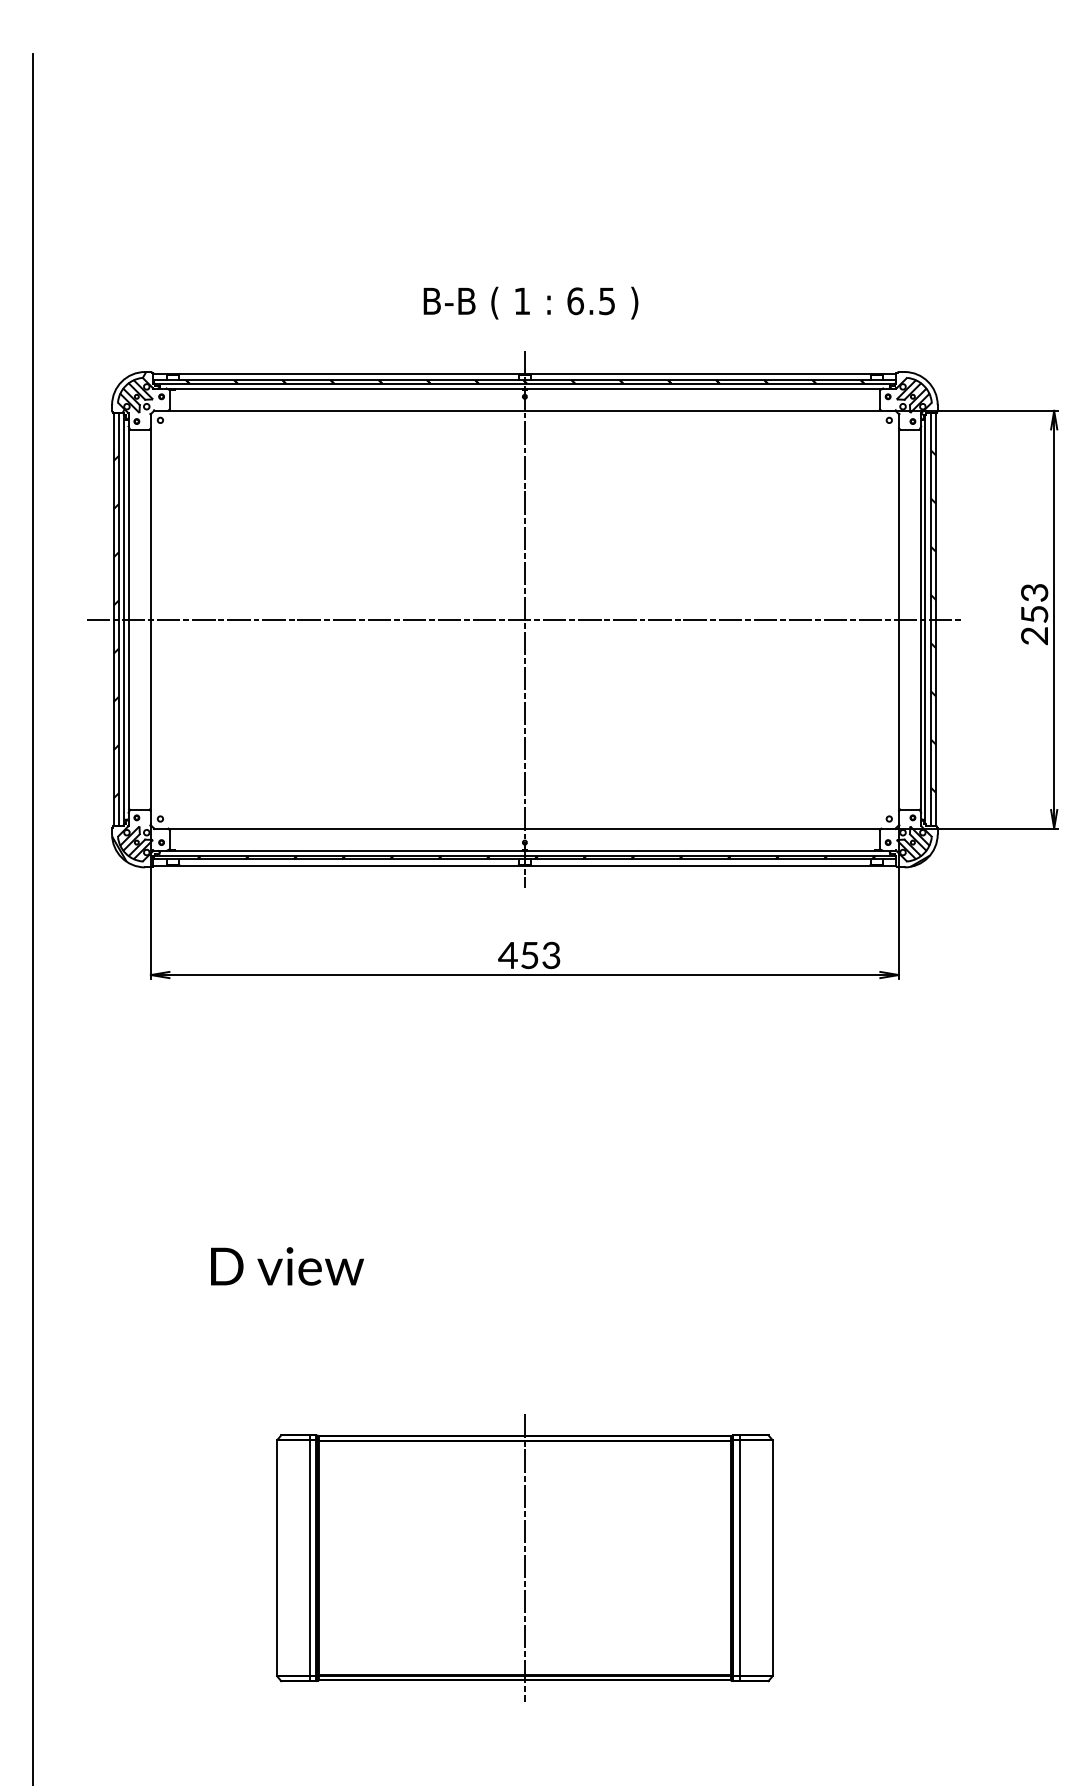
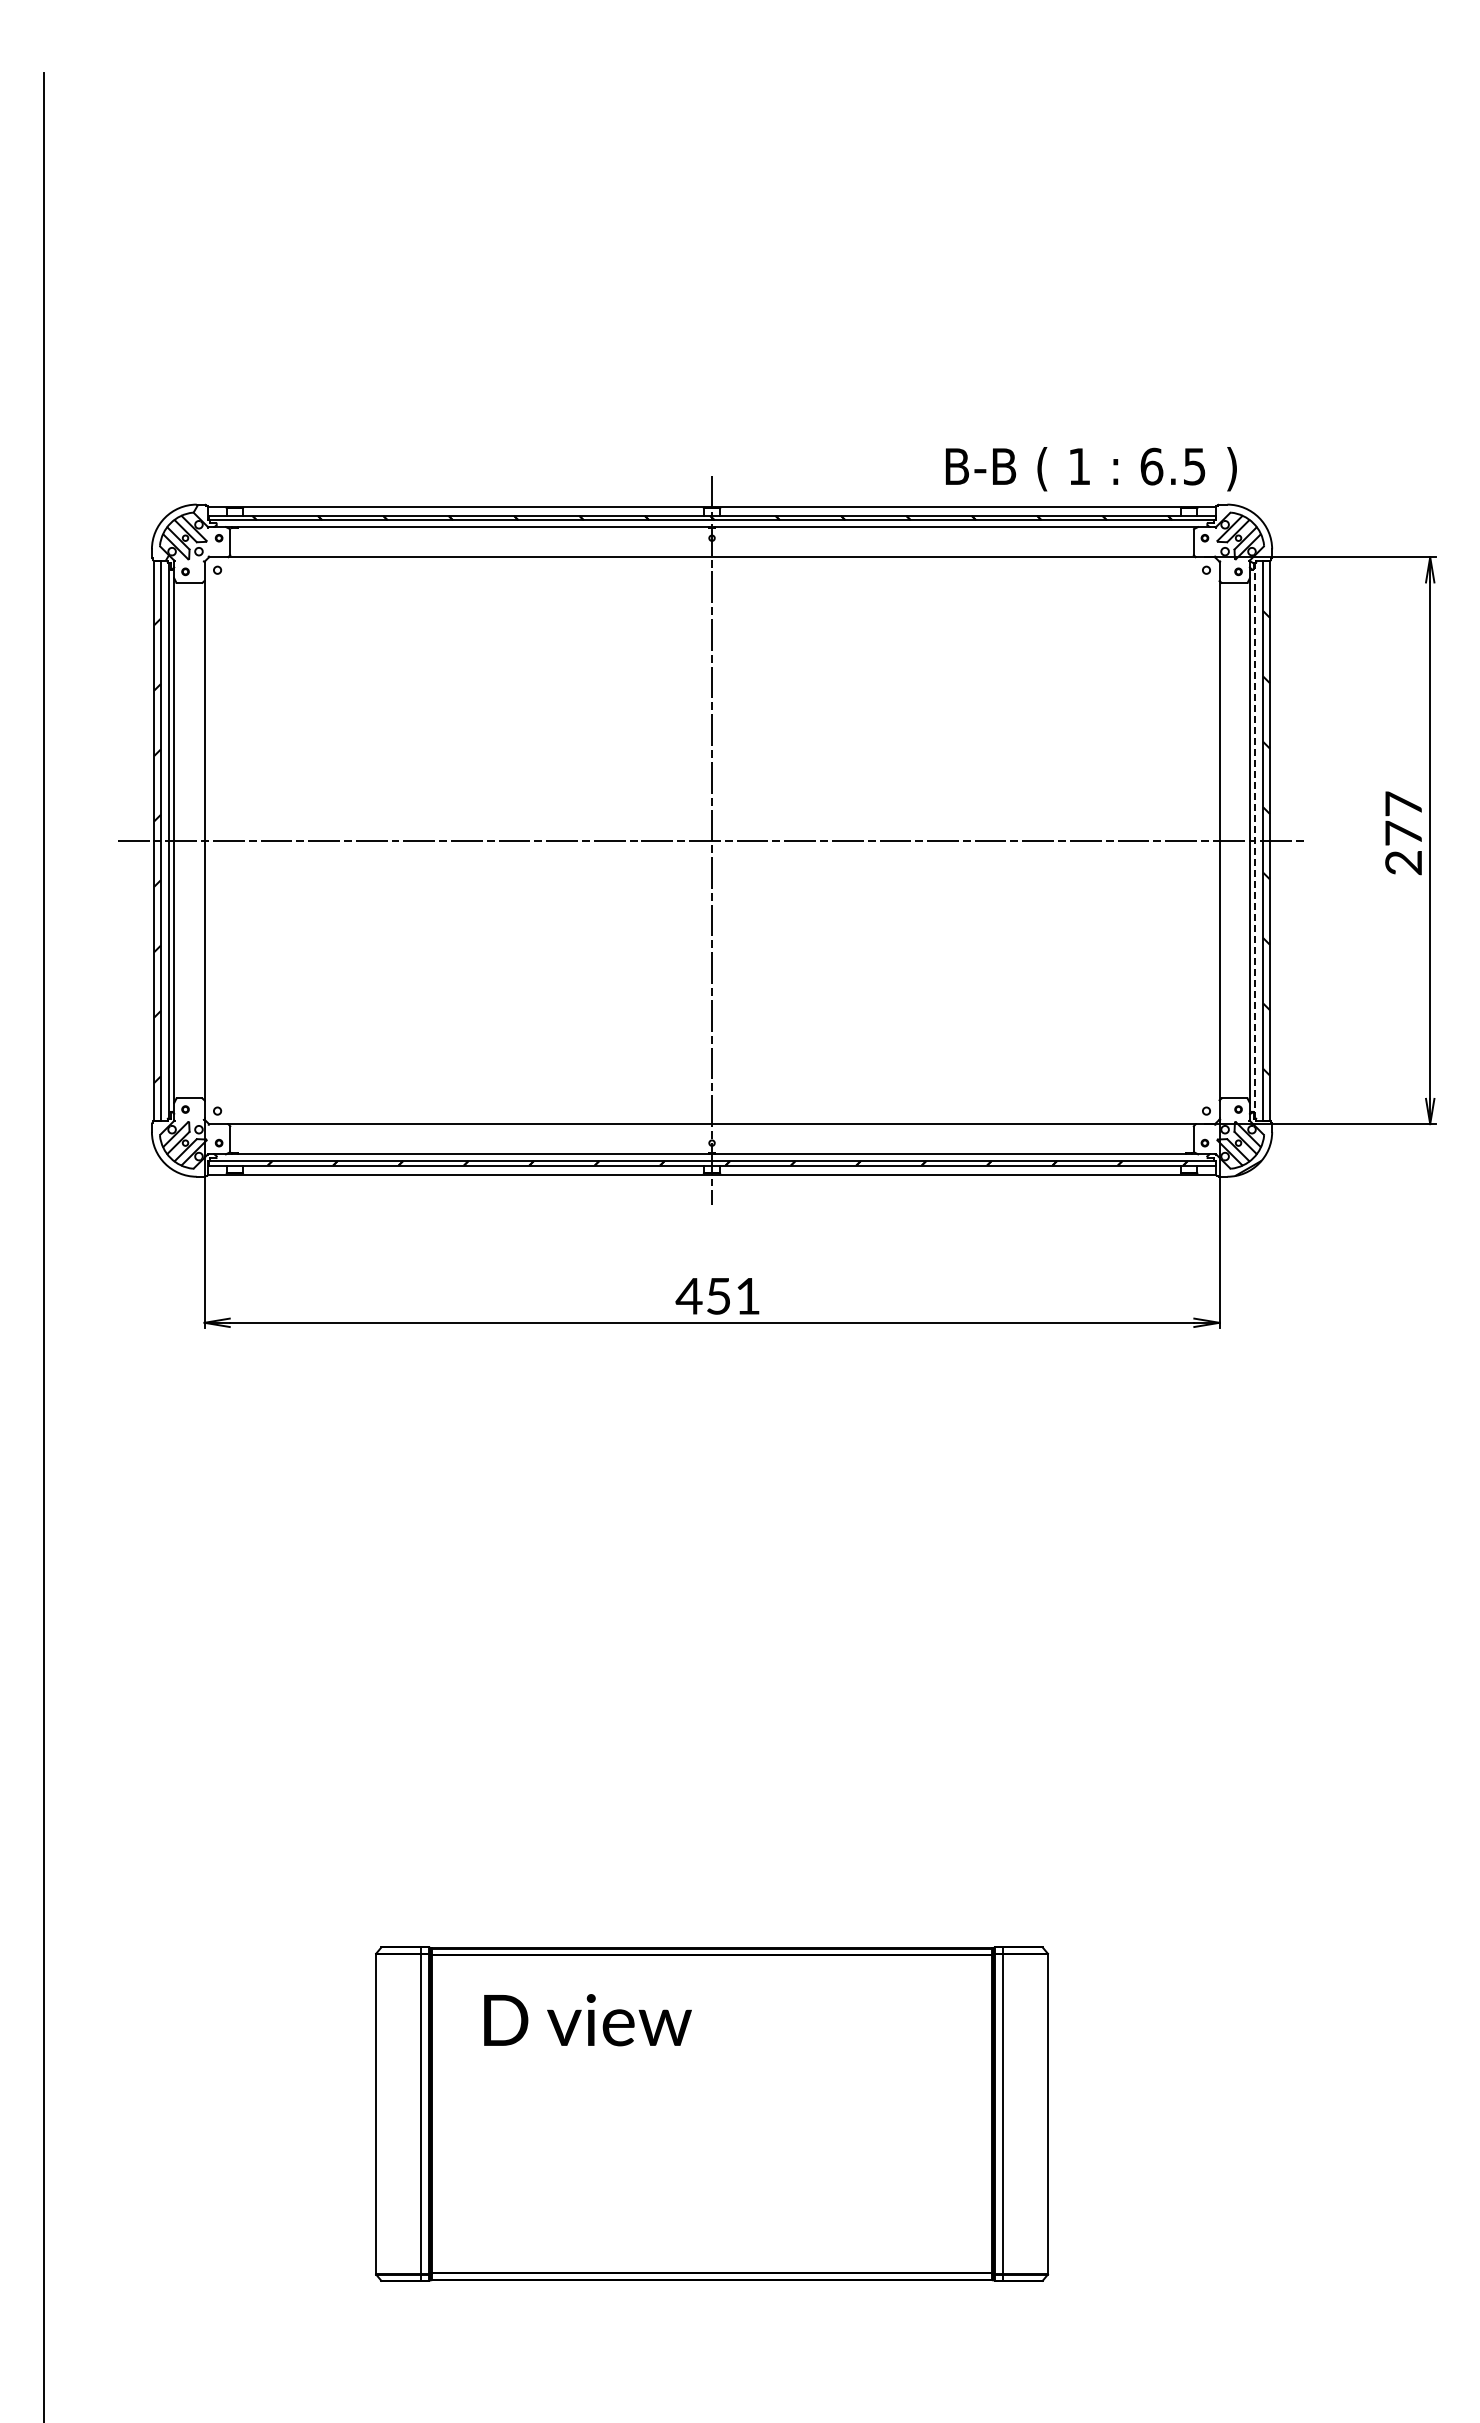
text: (530, 303) -> (1090, 469), moved
text: (1034, 603) -> (1403, 818), 253 -> 277
line: (925, 619) -> (1255, 840), solid -> dashed
hatch: (119, 848) -> (161, 1151), removed
text: (551, 954) -> (747, 1295), 453 -> 451
text: (287, 1266) -> (587, 2020), moved
line: (525, 1557) -> (712, 2113), removed

